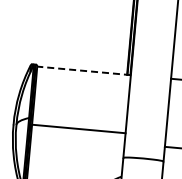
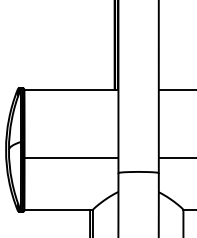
line: (83, 71) -> (70, 90), dashed -> solid
line: (78, 129) -> (71, 158), moved

